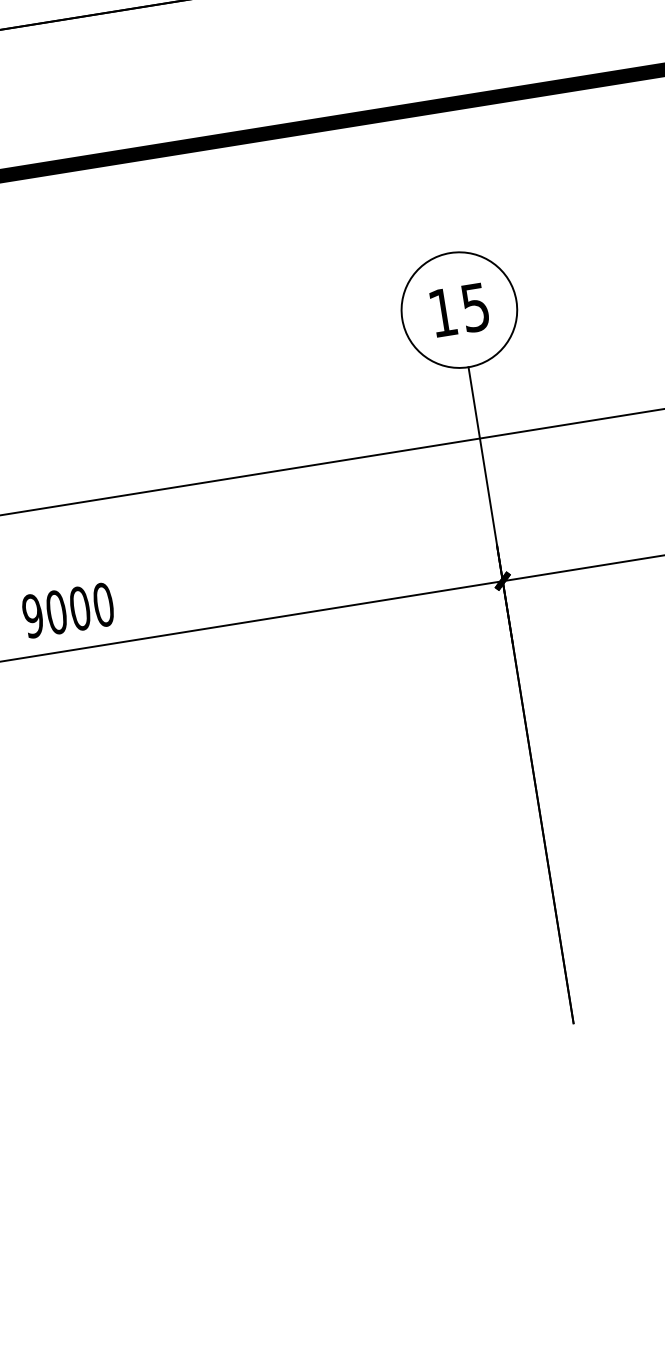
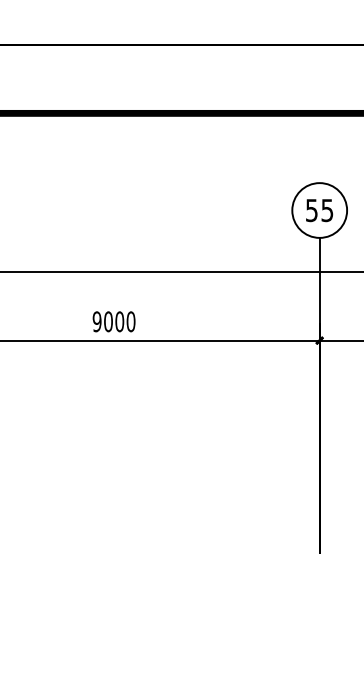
text: (442, 312) -> (311, 210), 15 -> 55

